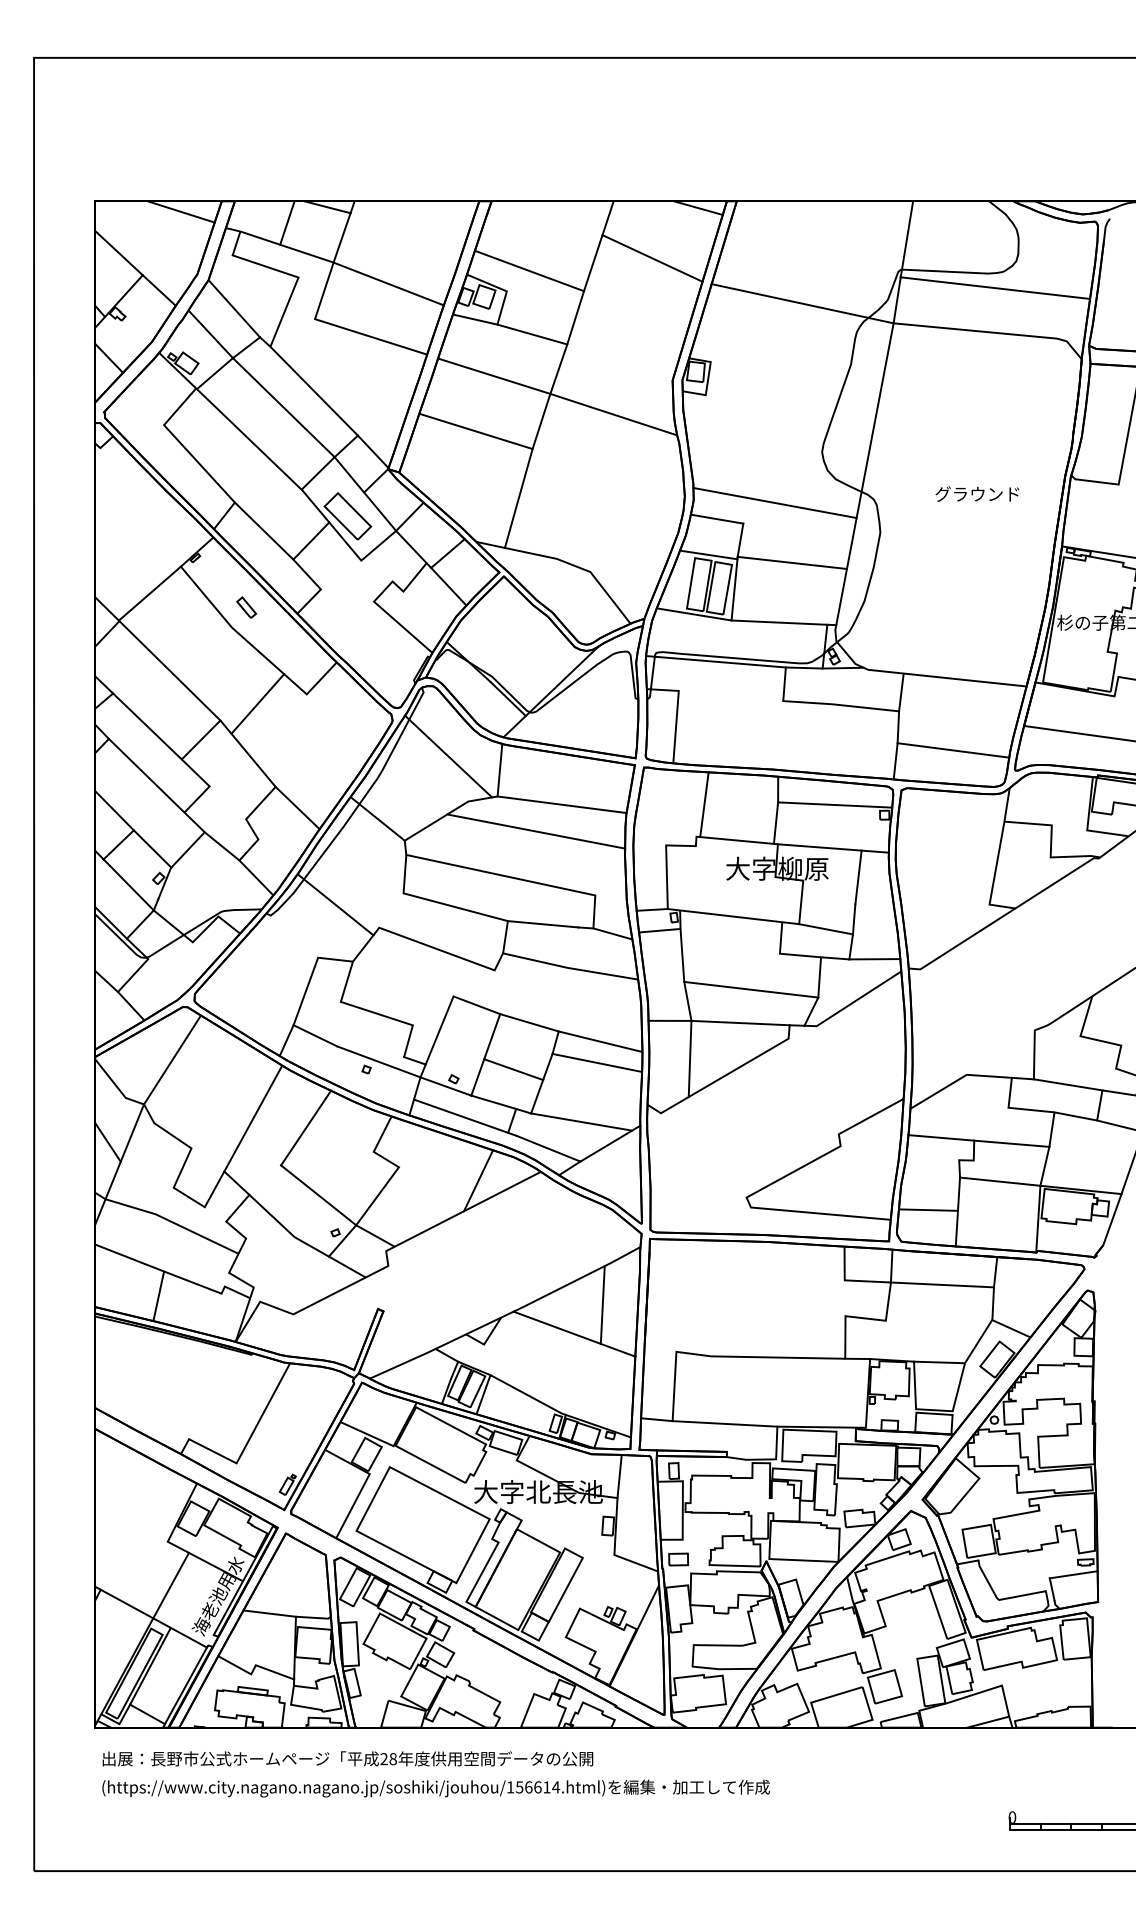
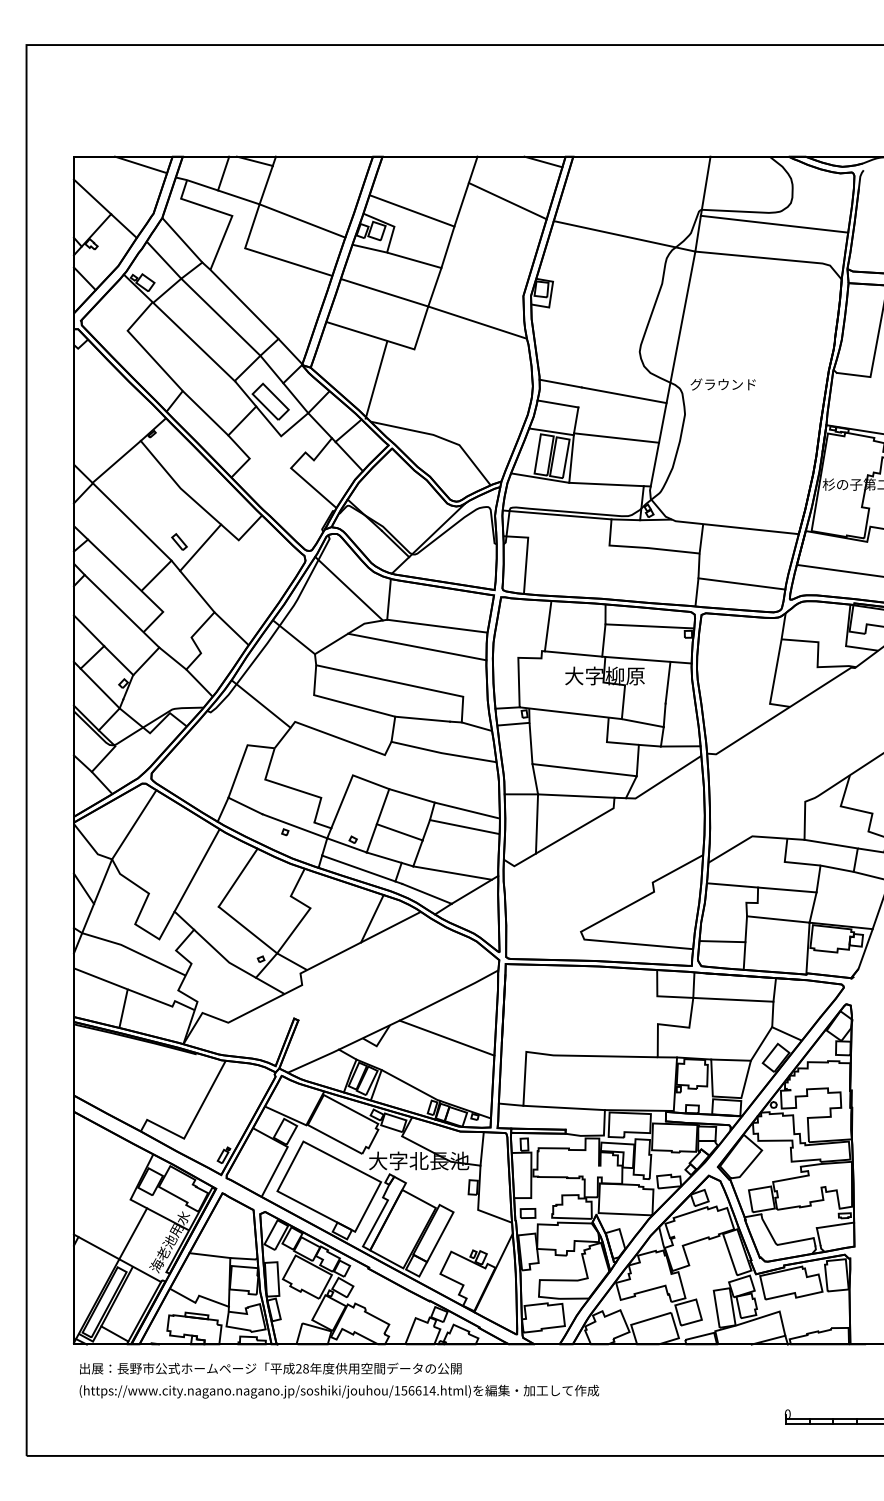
text: (977, 493) -> (723, 384), moved
line: (518, 498) -> (376, 380), moved
part: (246, 607) -> (179, 541), moved
line: (602, 1304) -> (468, 1015), removed

